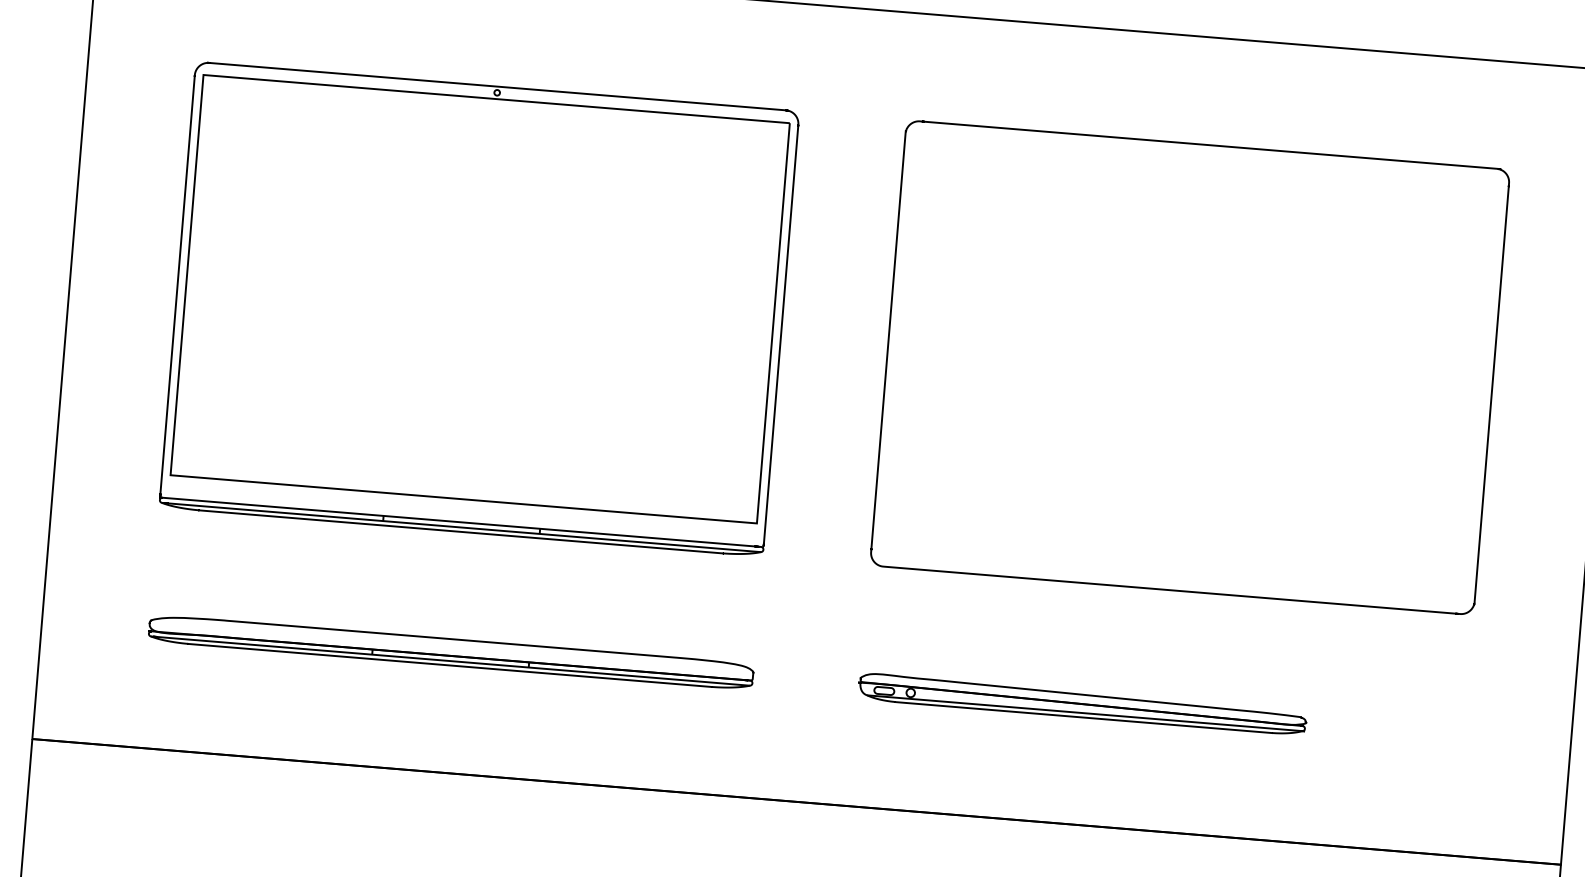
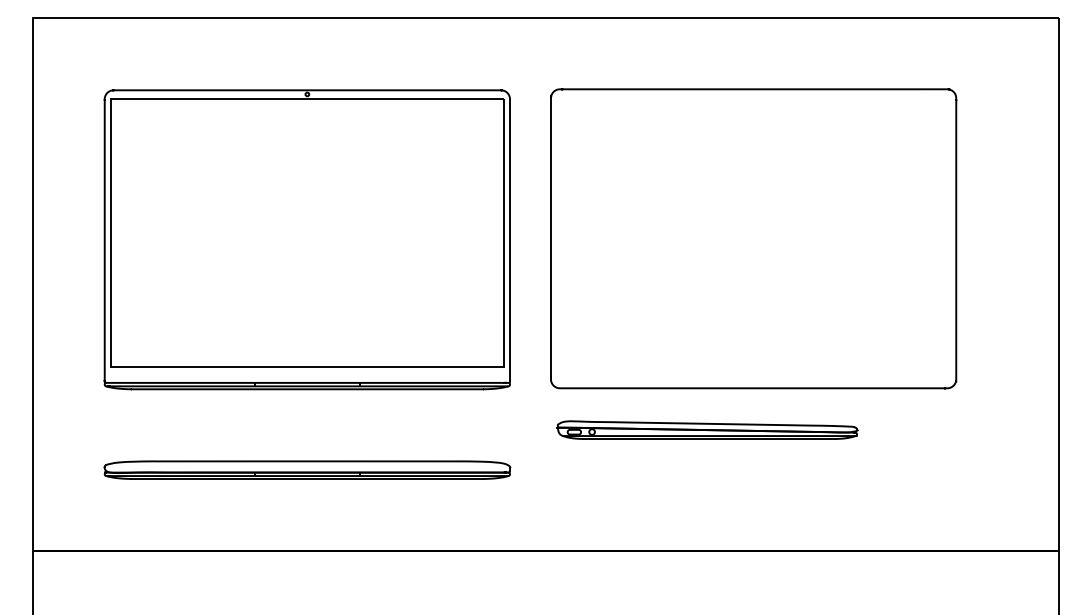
part: (1189, 367) -> (753, 238), moved
part: (1082, 703) -> (707, 429), moved

